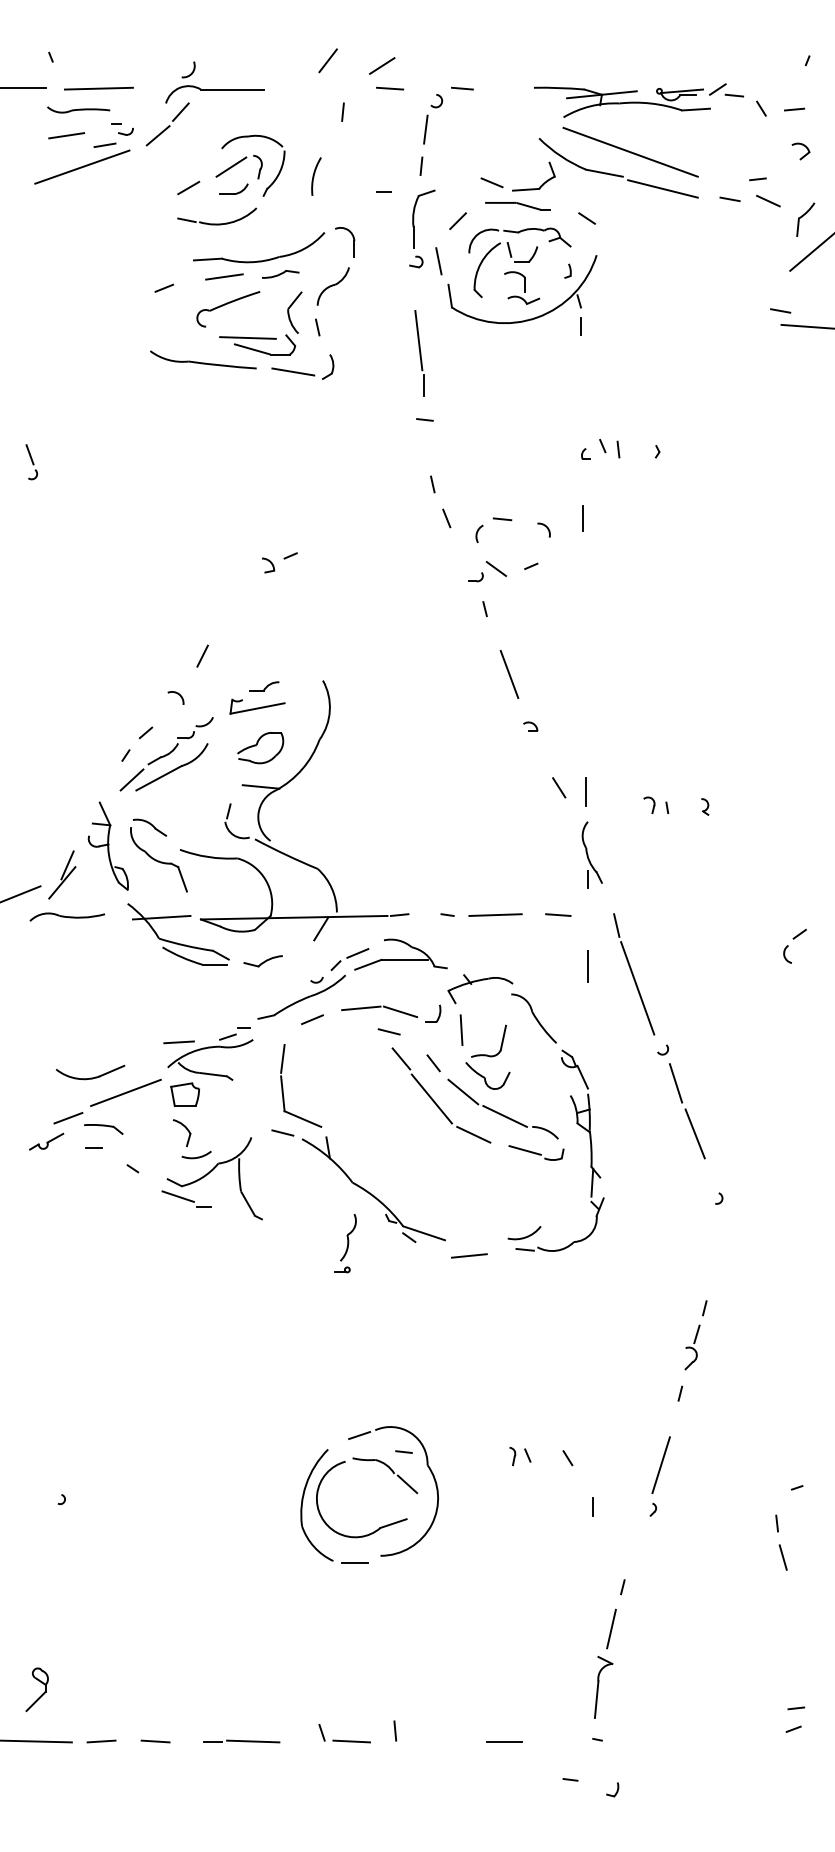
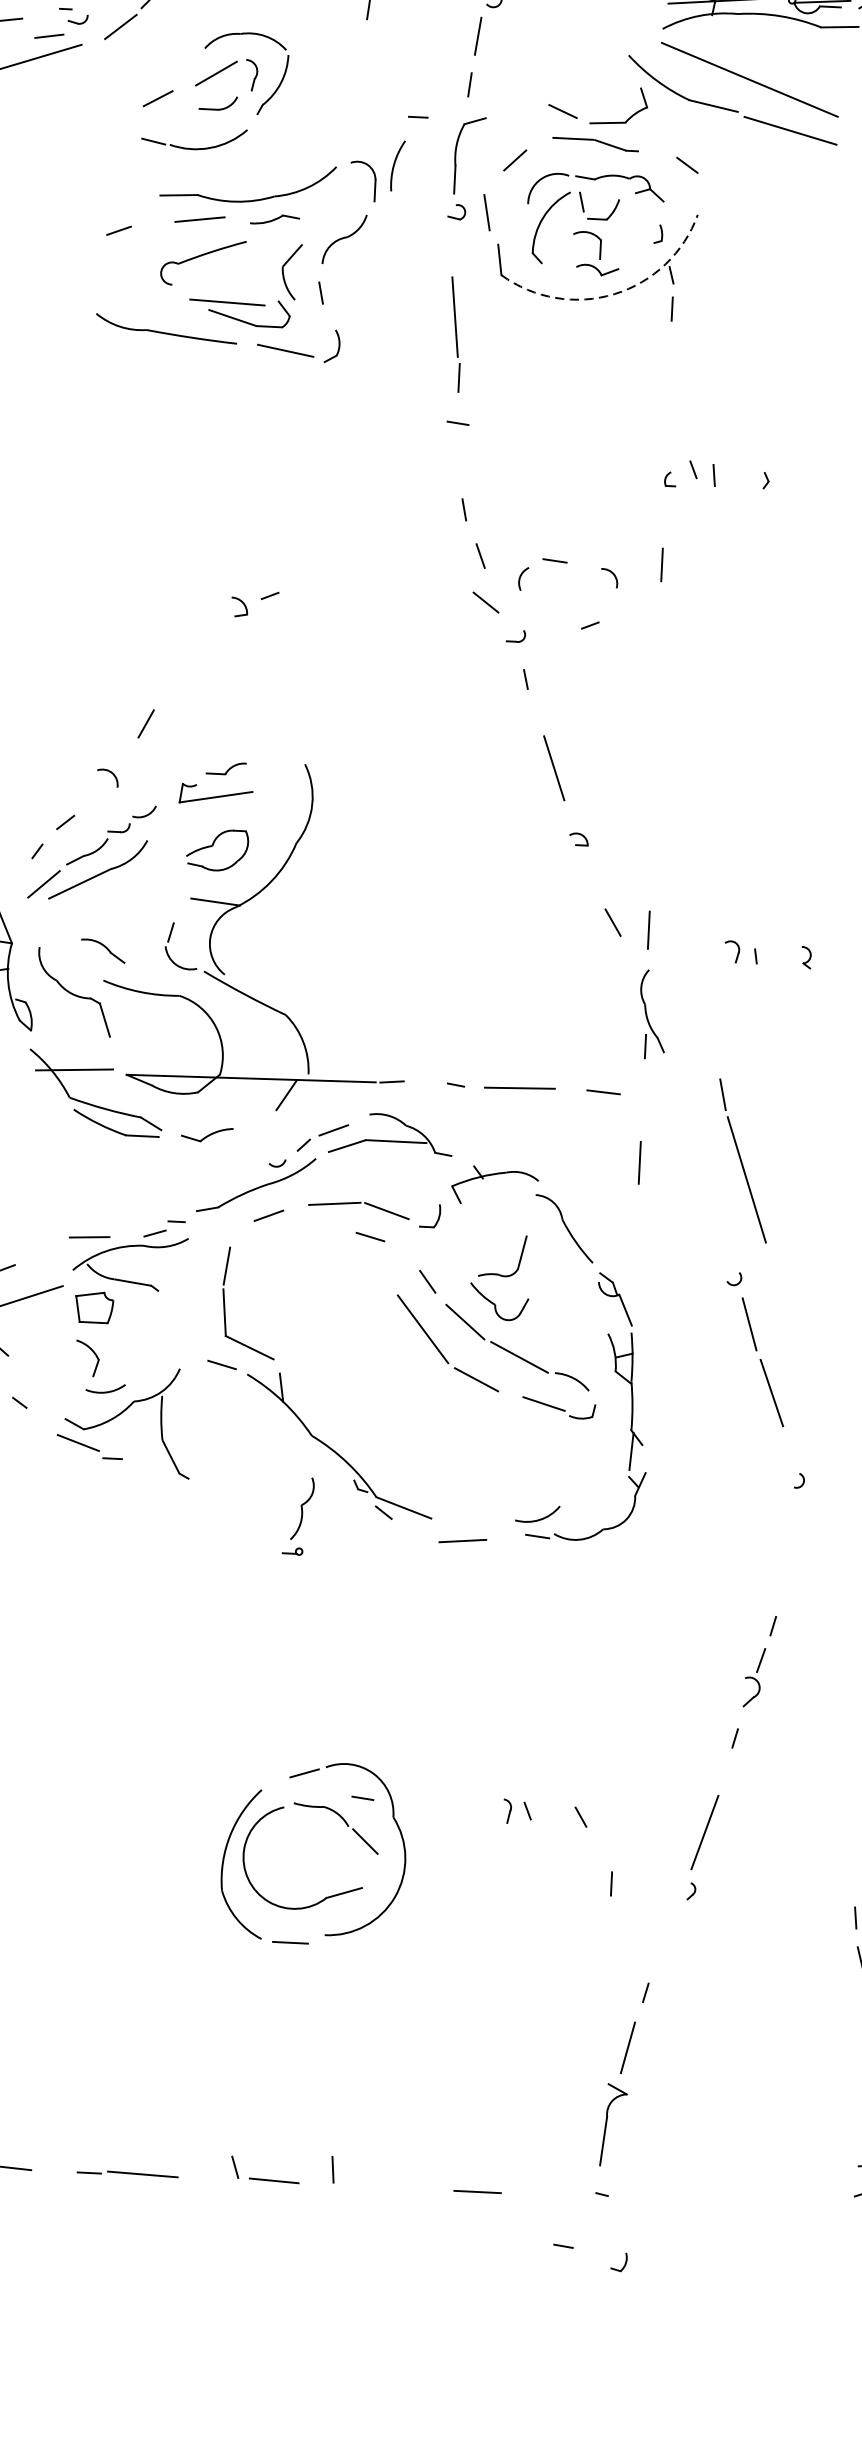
arc: (314, 176) -> (395, 165), moved
arc: (537, 317) -> (614, 294), solid -> dashed
line: (496, 568) -> (486, 601), moved
part: (149, 827) -> (102, 950), moved
part: (634, 974) -> (743, 1161), moved
line: (461, 1029) -> (467, 1238), removed
line: (401, 1058) -> (385, 1273), removed

